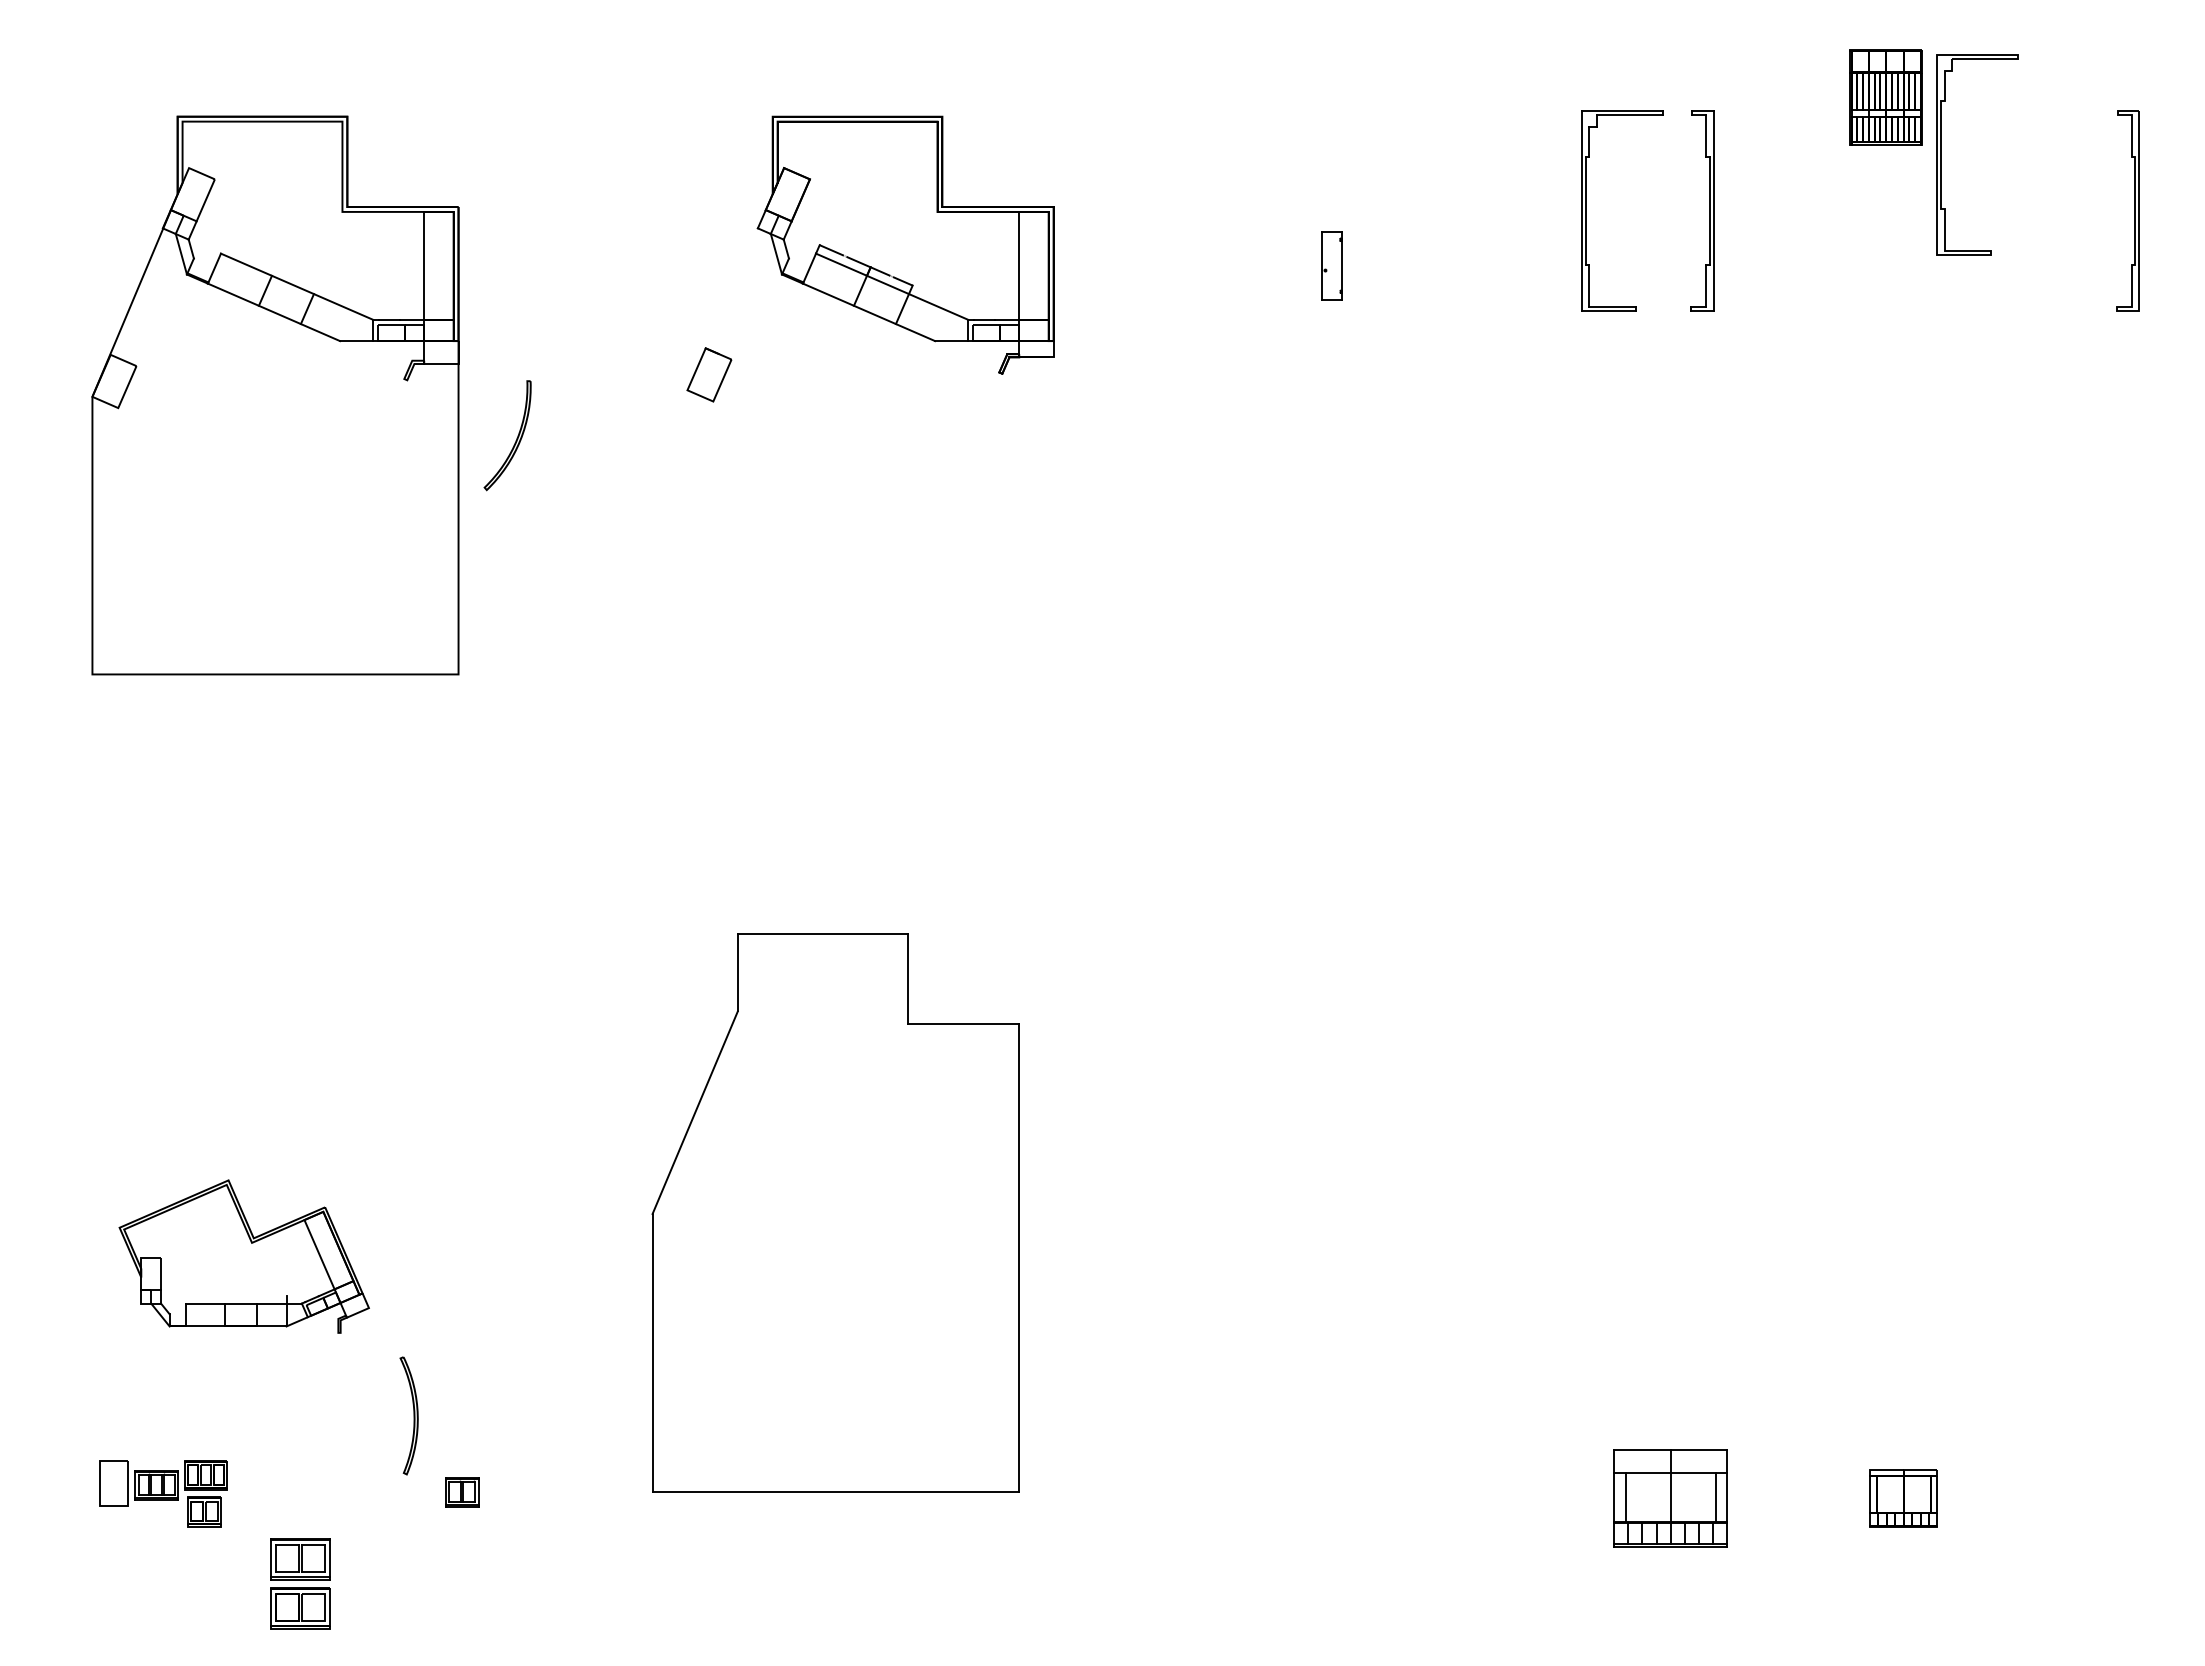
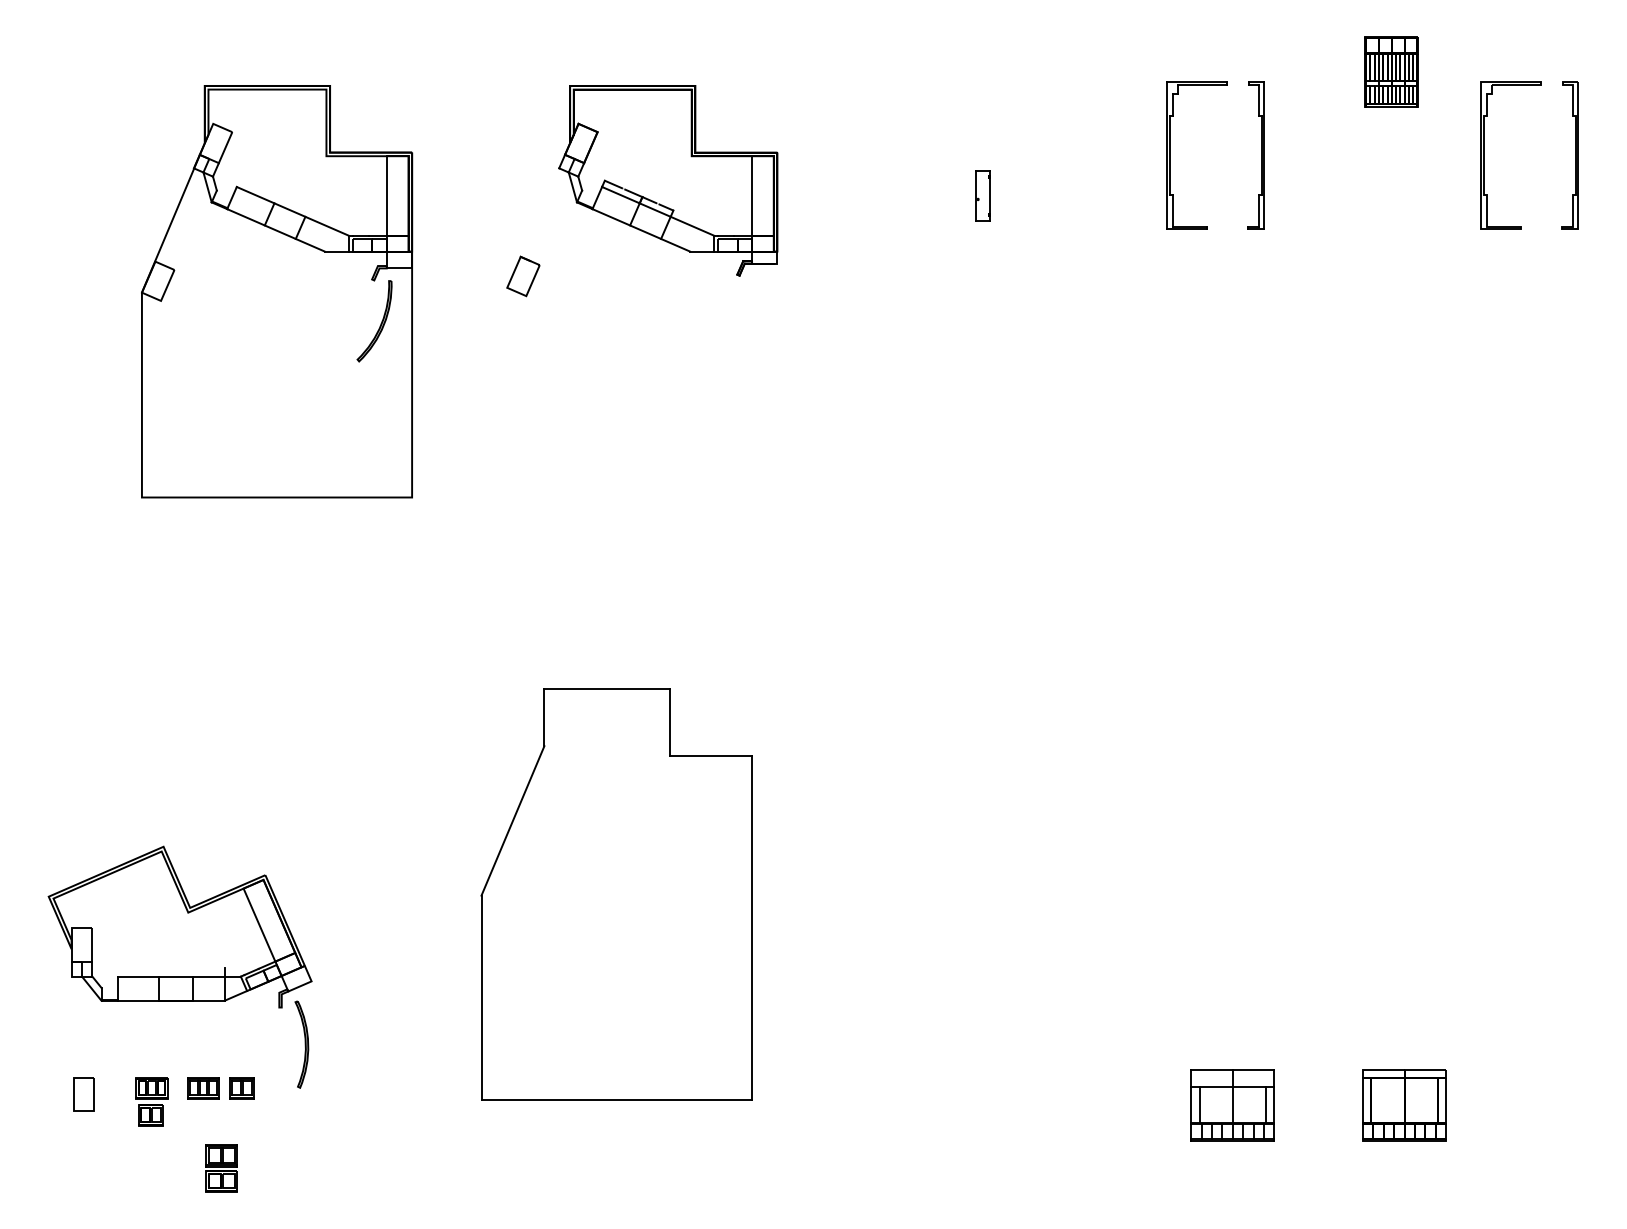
part: (1941, 154) -> (1484, 155), moved
part: (275, 395) -> (277, 291), moved
part: (244, 1256) -> (180, 927), size x1.43
part: (156, 1485) -> (203, 1088), moved
part: (462, 1492) -> (242, 1088), moved
part: (1903, 1498) -> (1404, 1105), size x1.67
part: (300, 1583) -> (221, 1168), size x0.71

